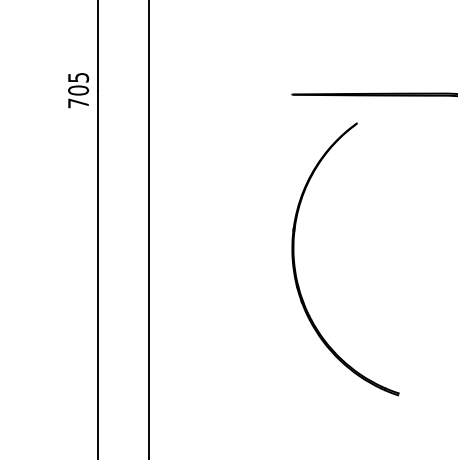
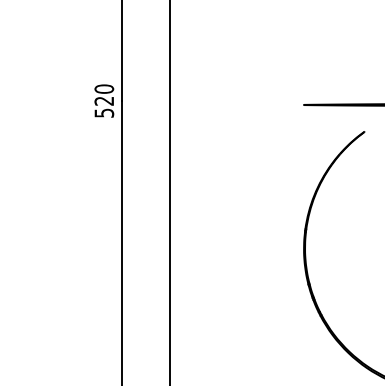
text: (78, 90) -> (104, 101), 705 -> 520

